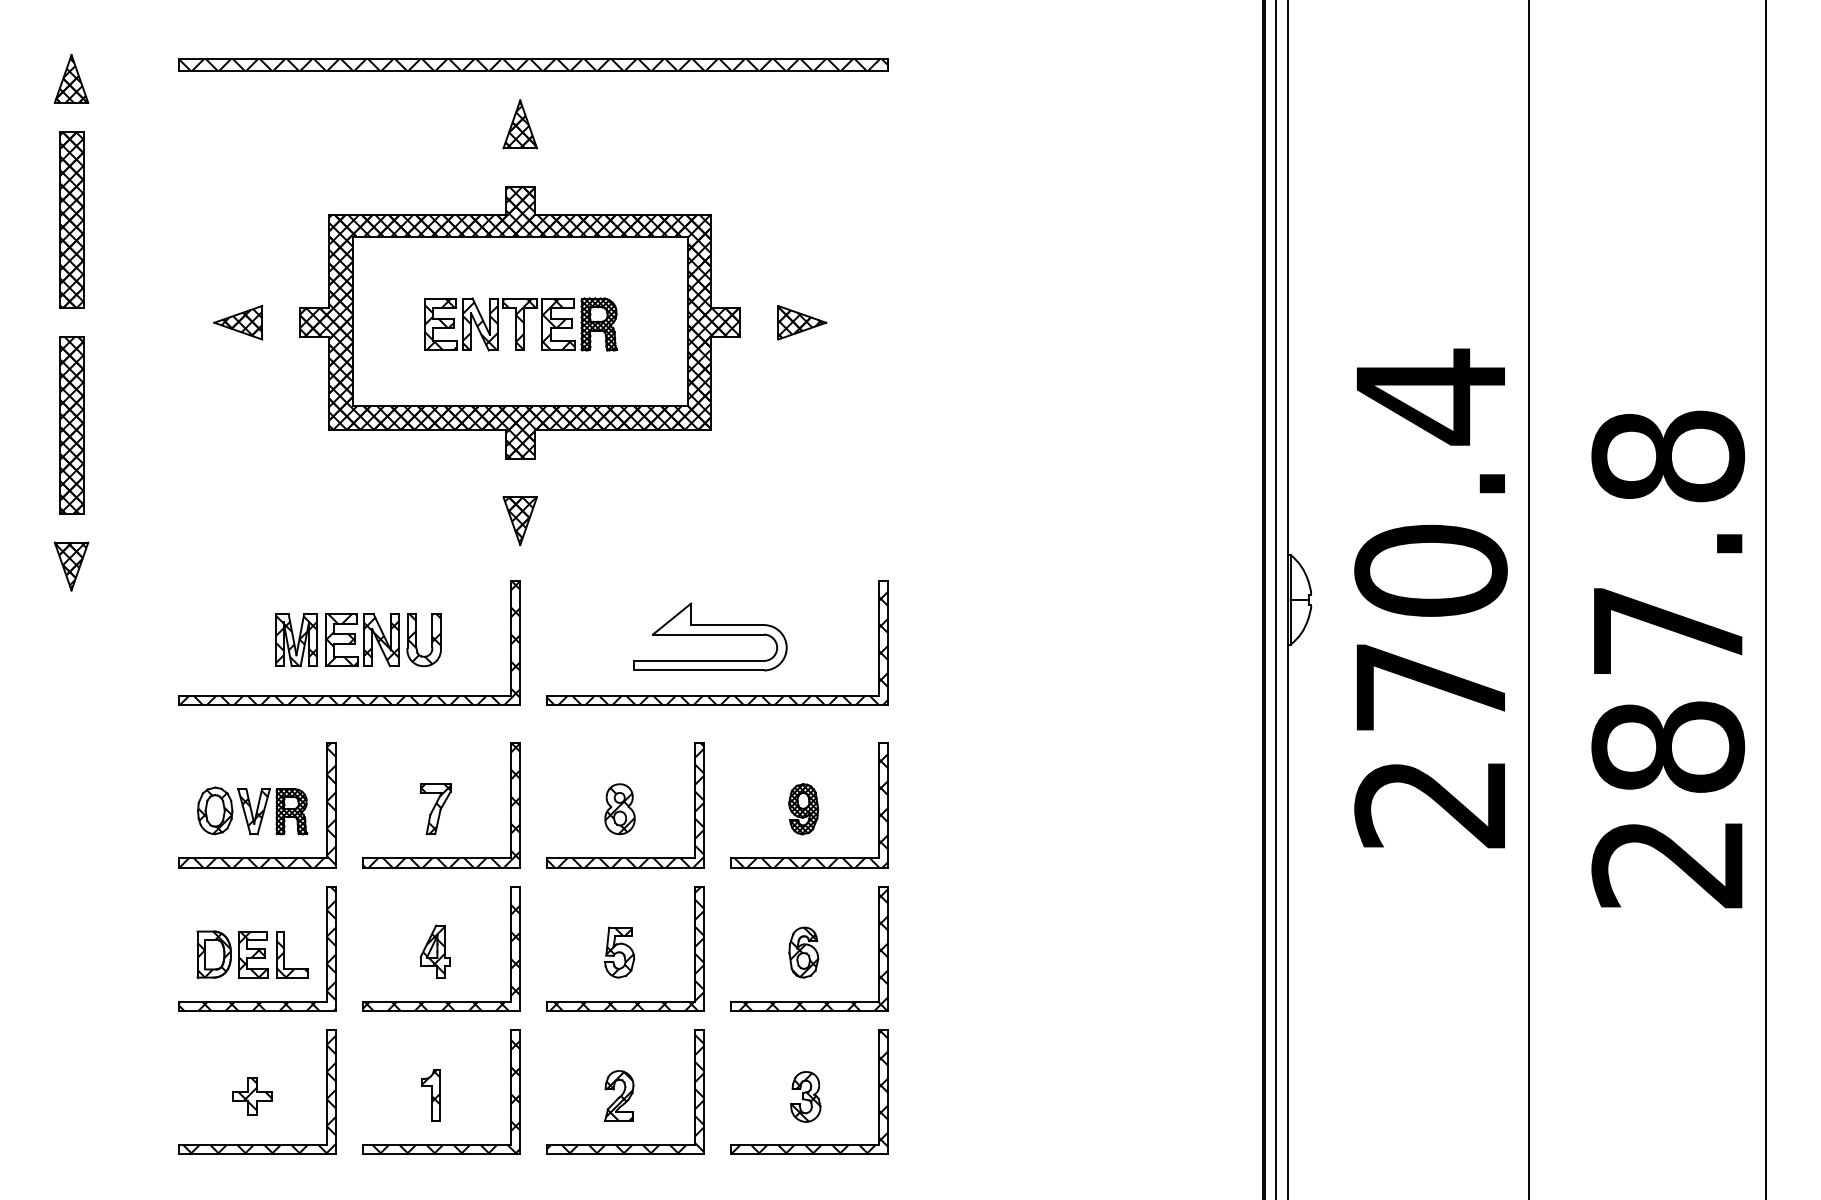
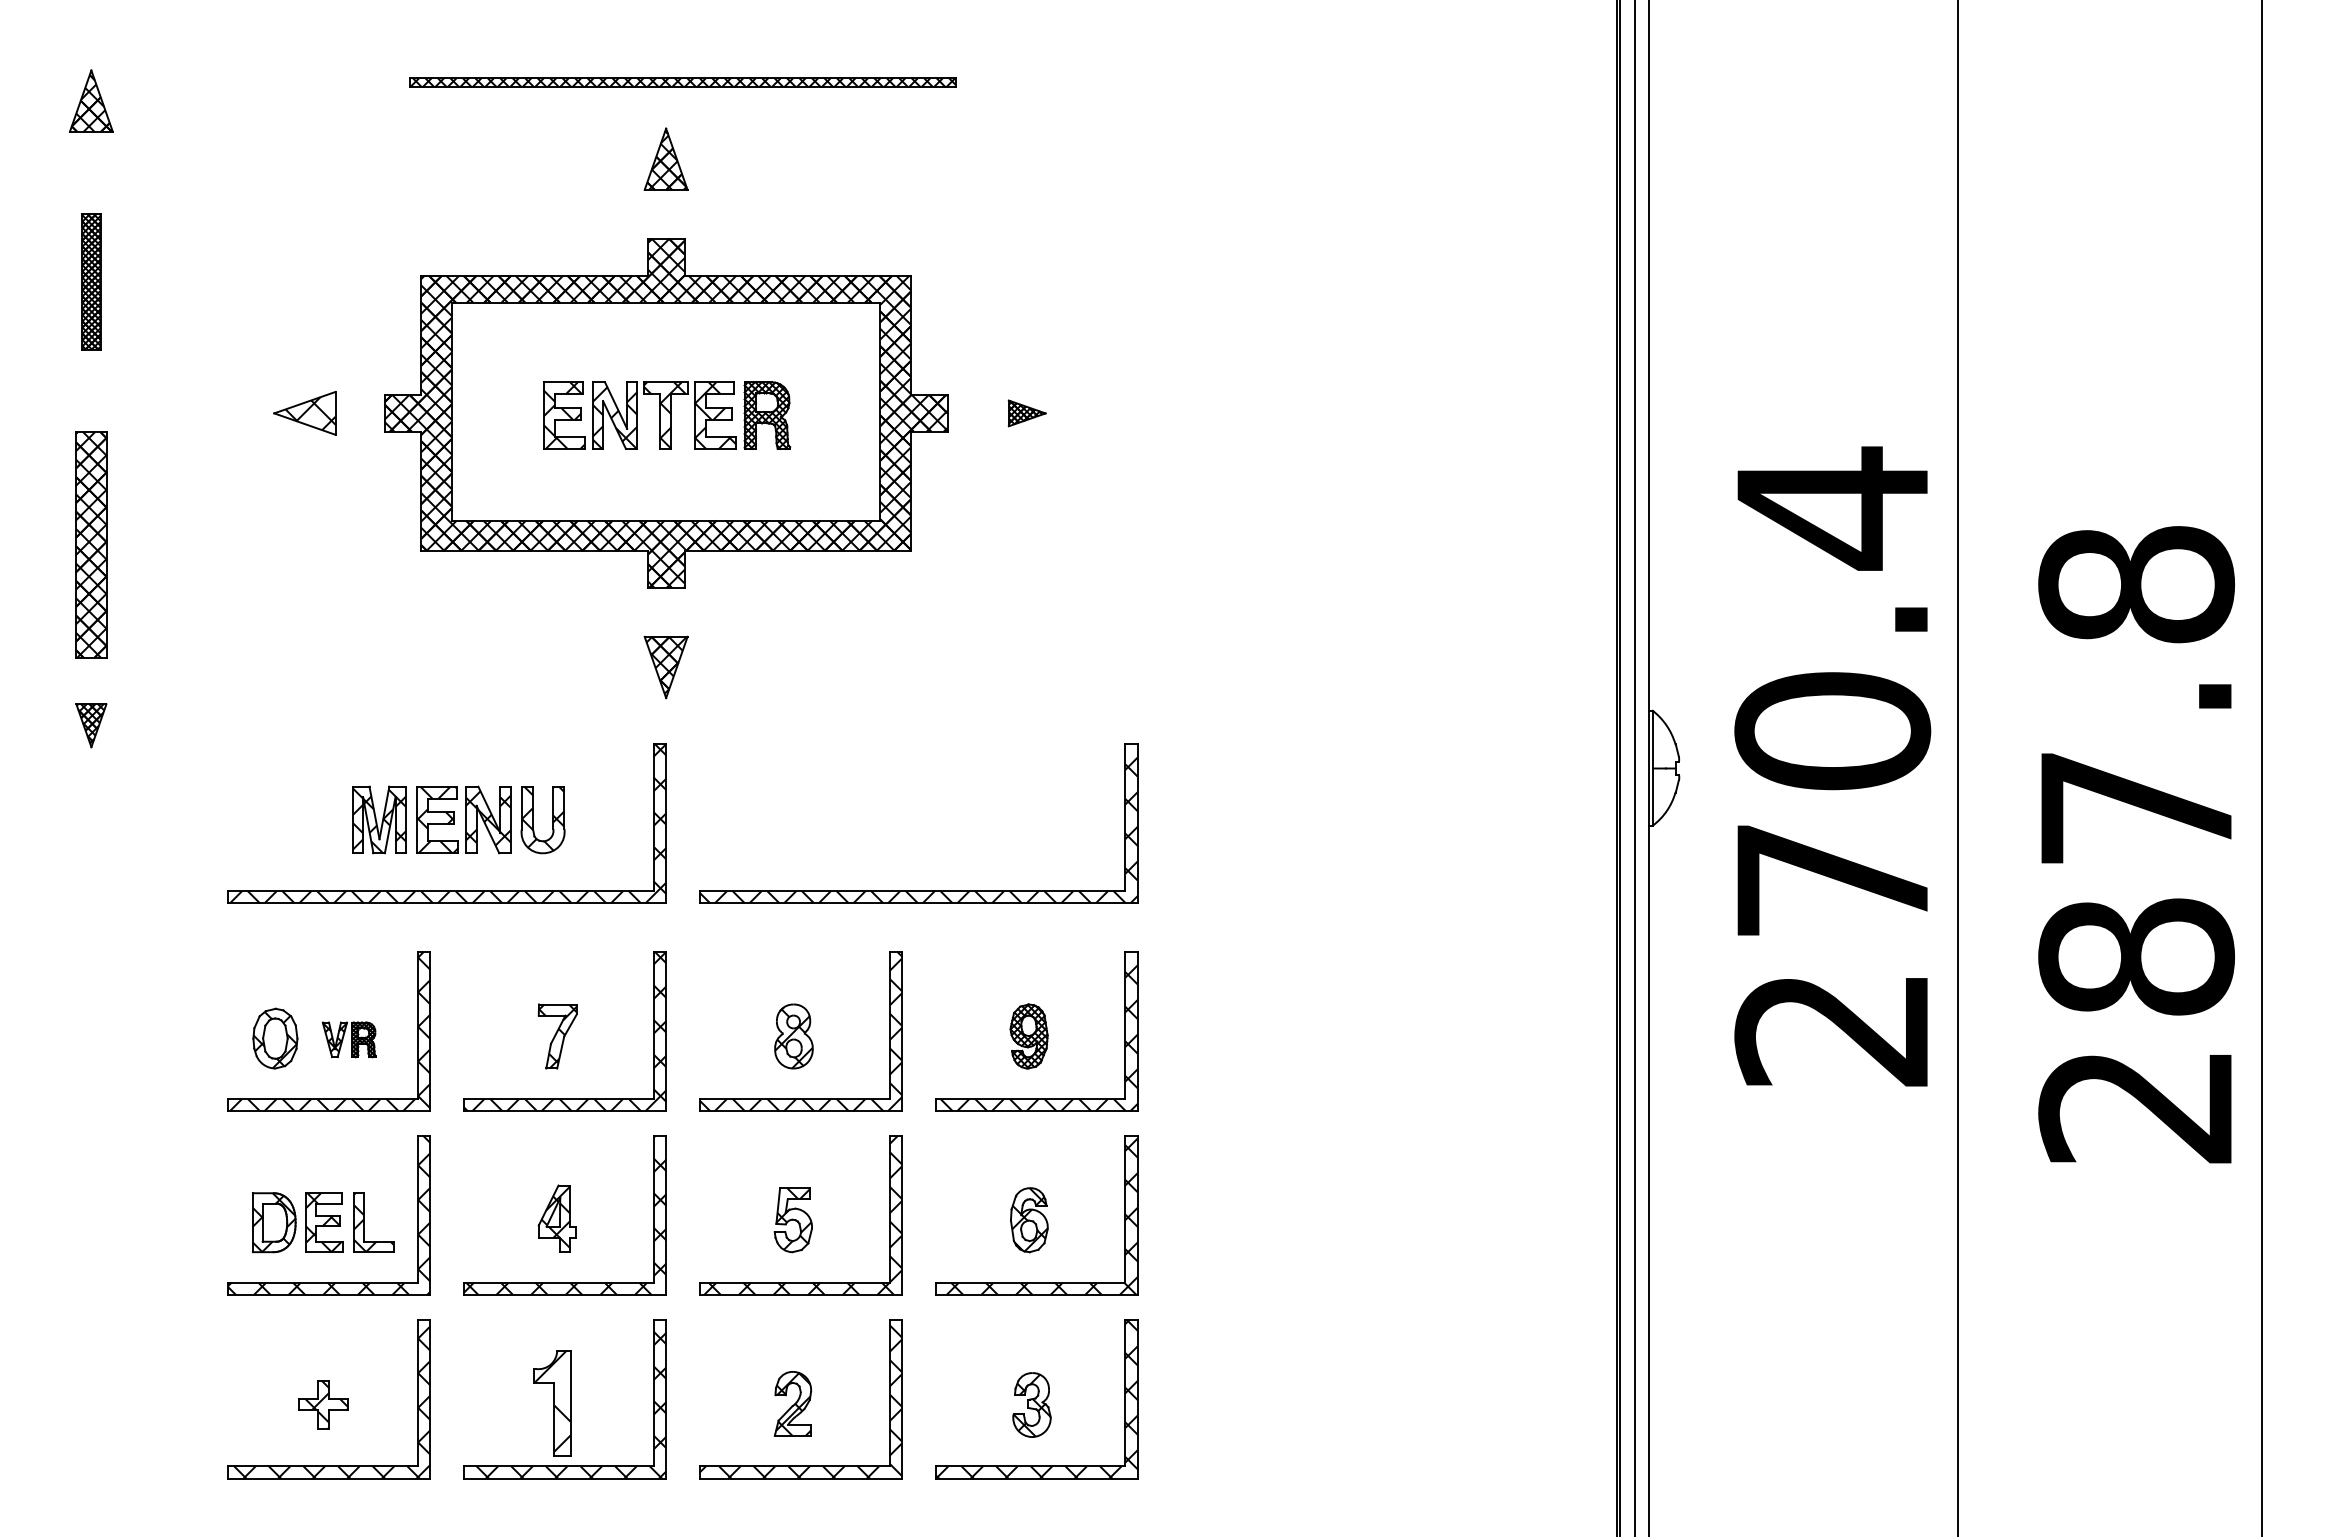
part: (533, 64) -> (682, 82), size x0.6
part: (71, 219) -> (91, 281), size x0.6
part: (801, 322) -> (1026, 413), size x0.6
hatch: (241, 323) -> (309, 414), removed
part: (71, 566) -> (91, 725), size x0.7
part: (710, 636) -> (909, 815), removed
part: (273, 811) -> (349, 1039), size x0.6
part: (431, 1094) -> (552, 1402), size x1.6

